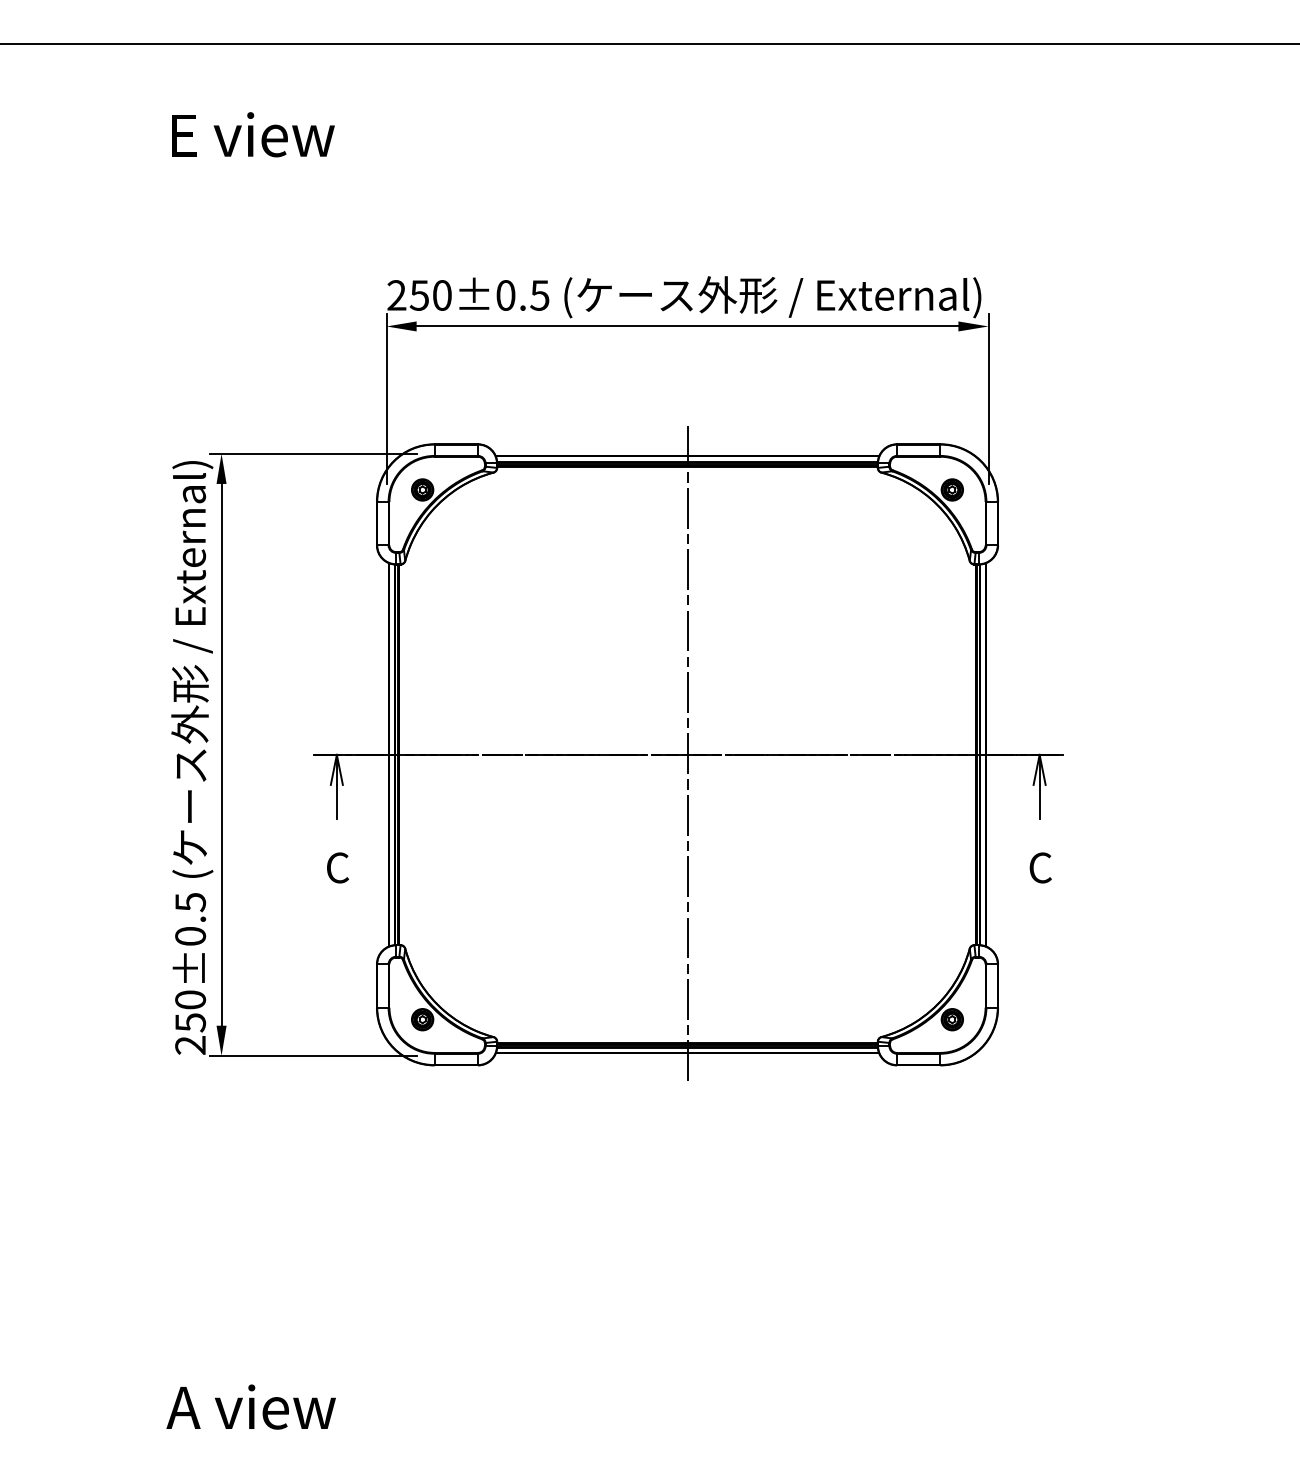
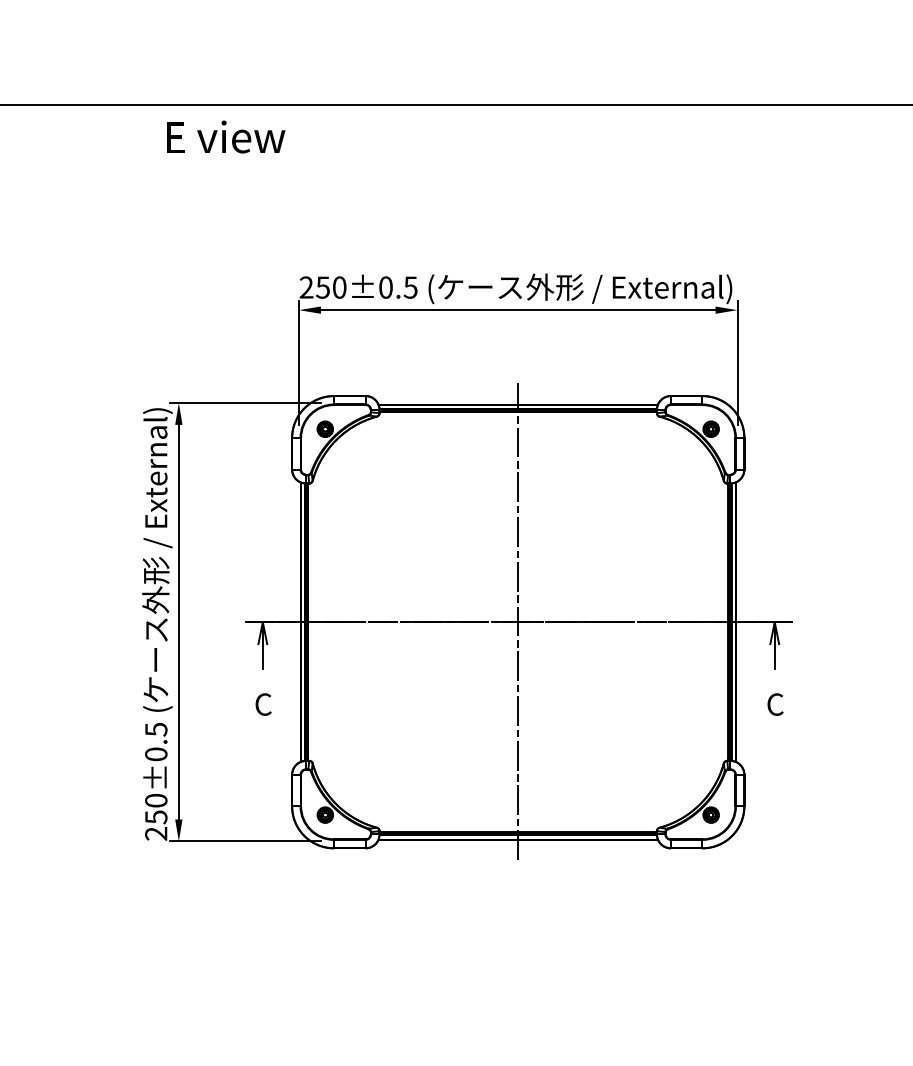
text: (253, 134) -> (226, 136), moved

